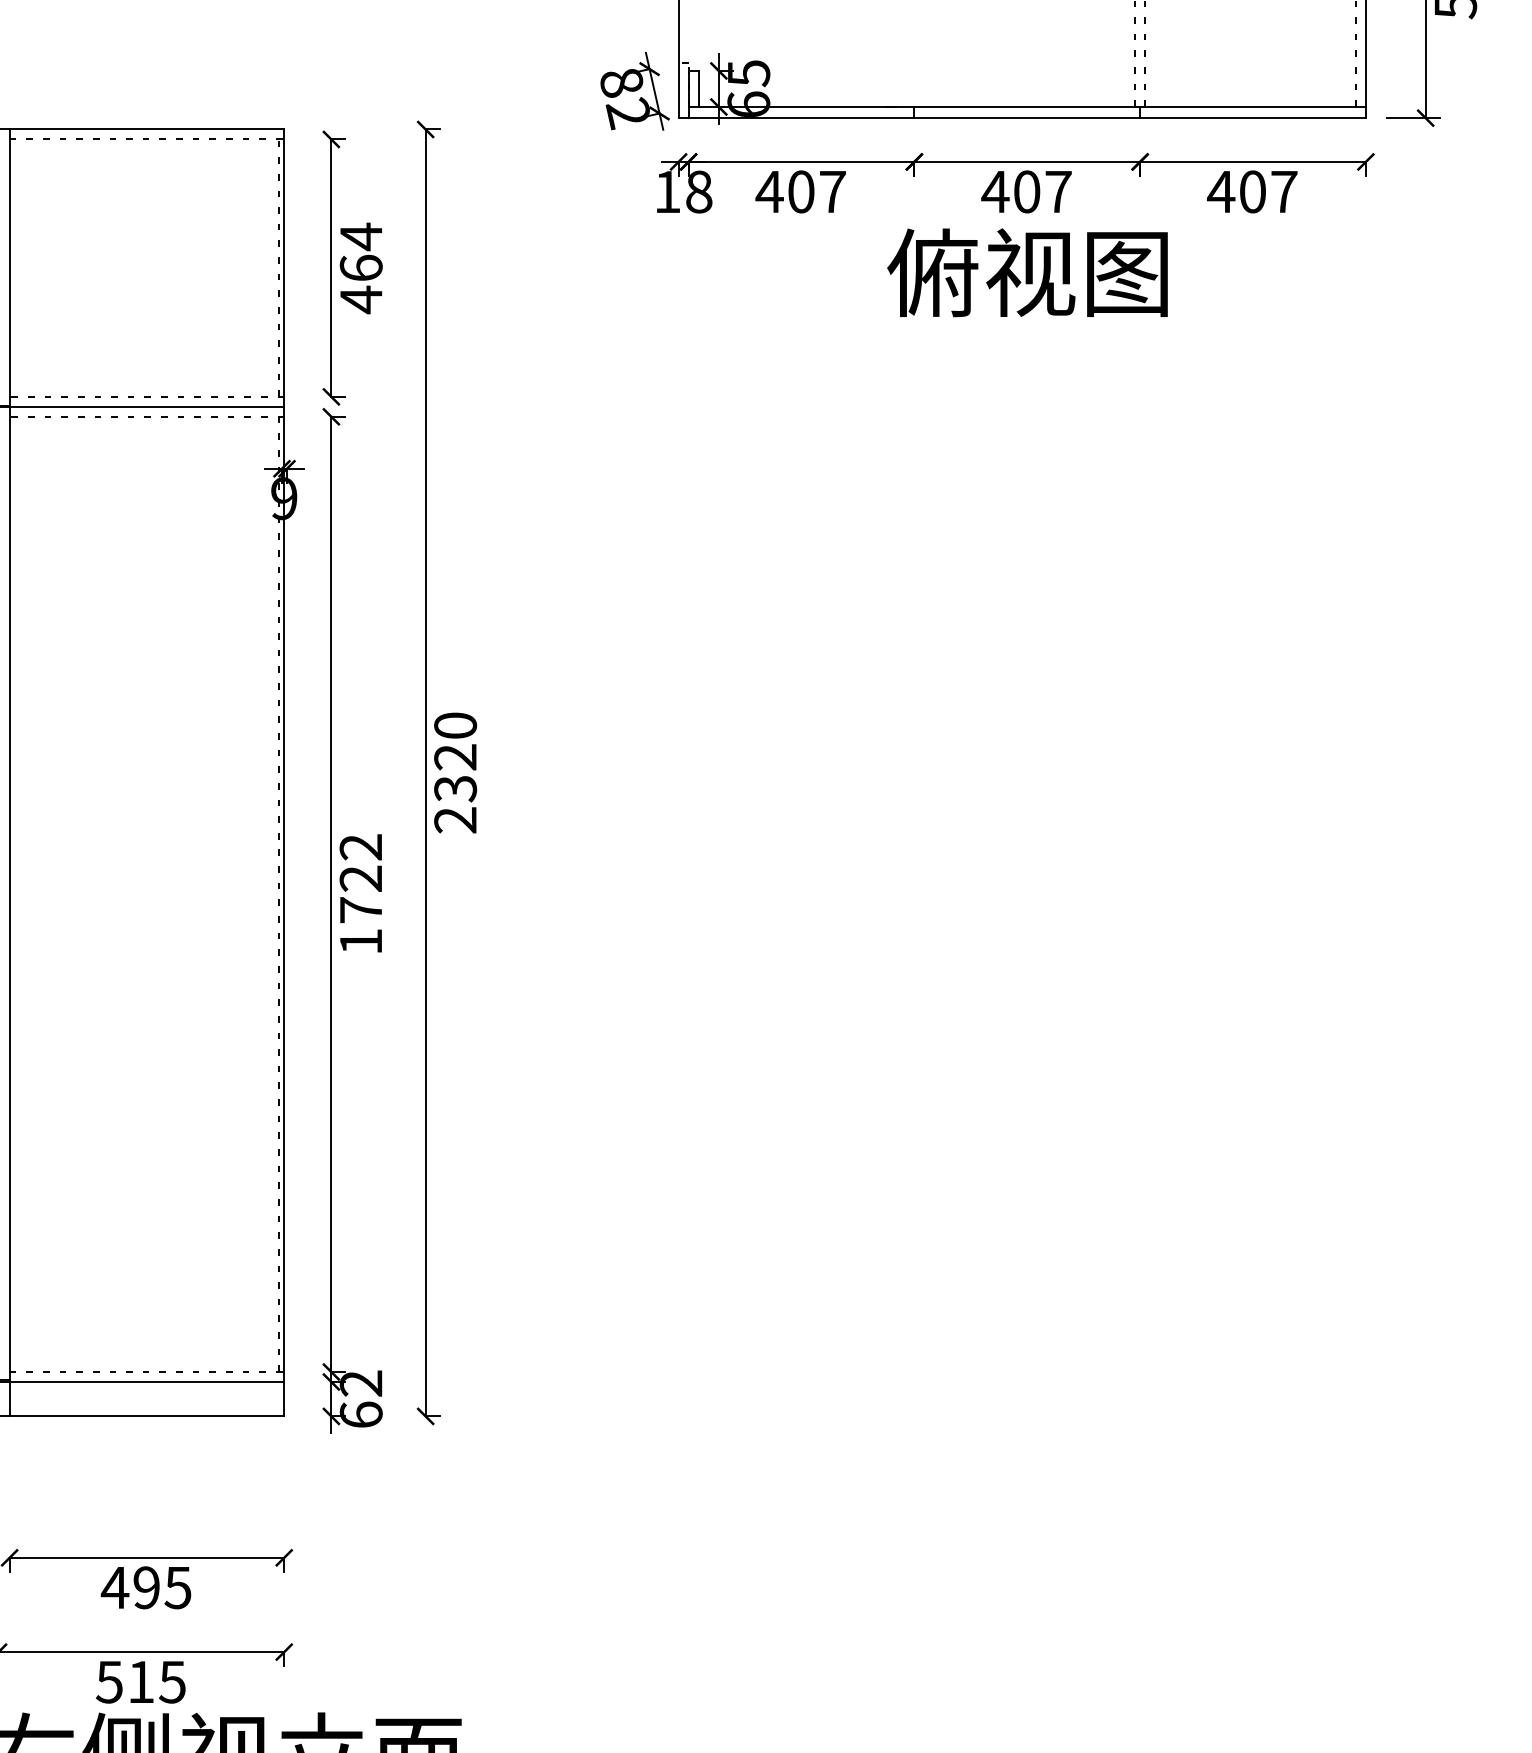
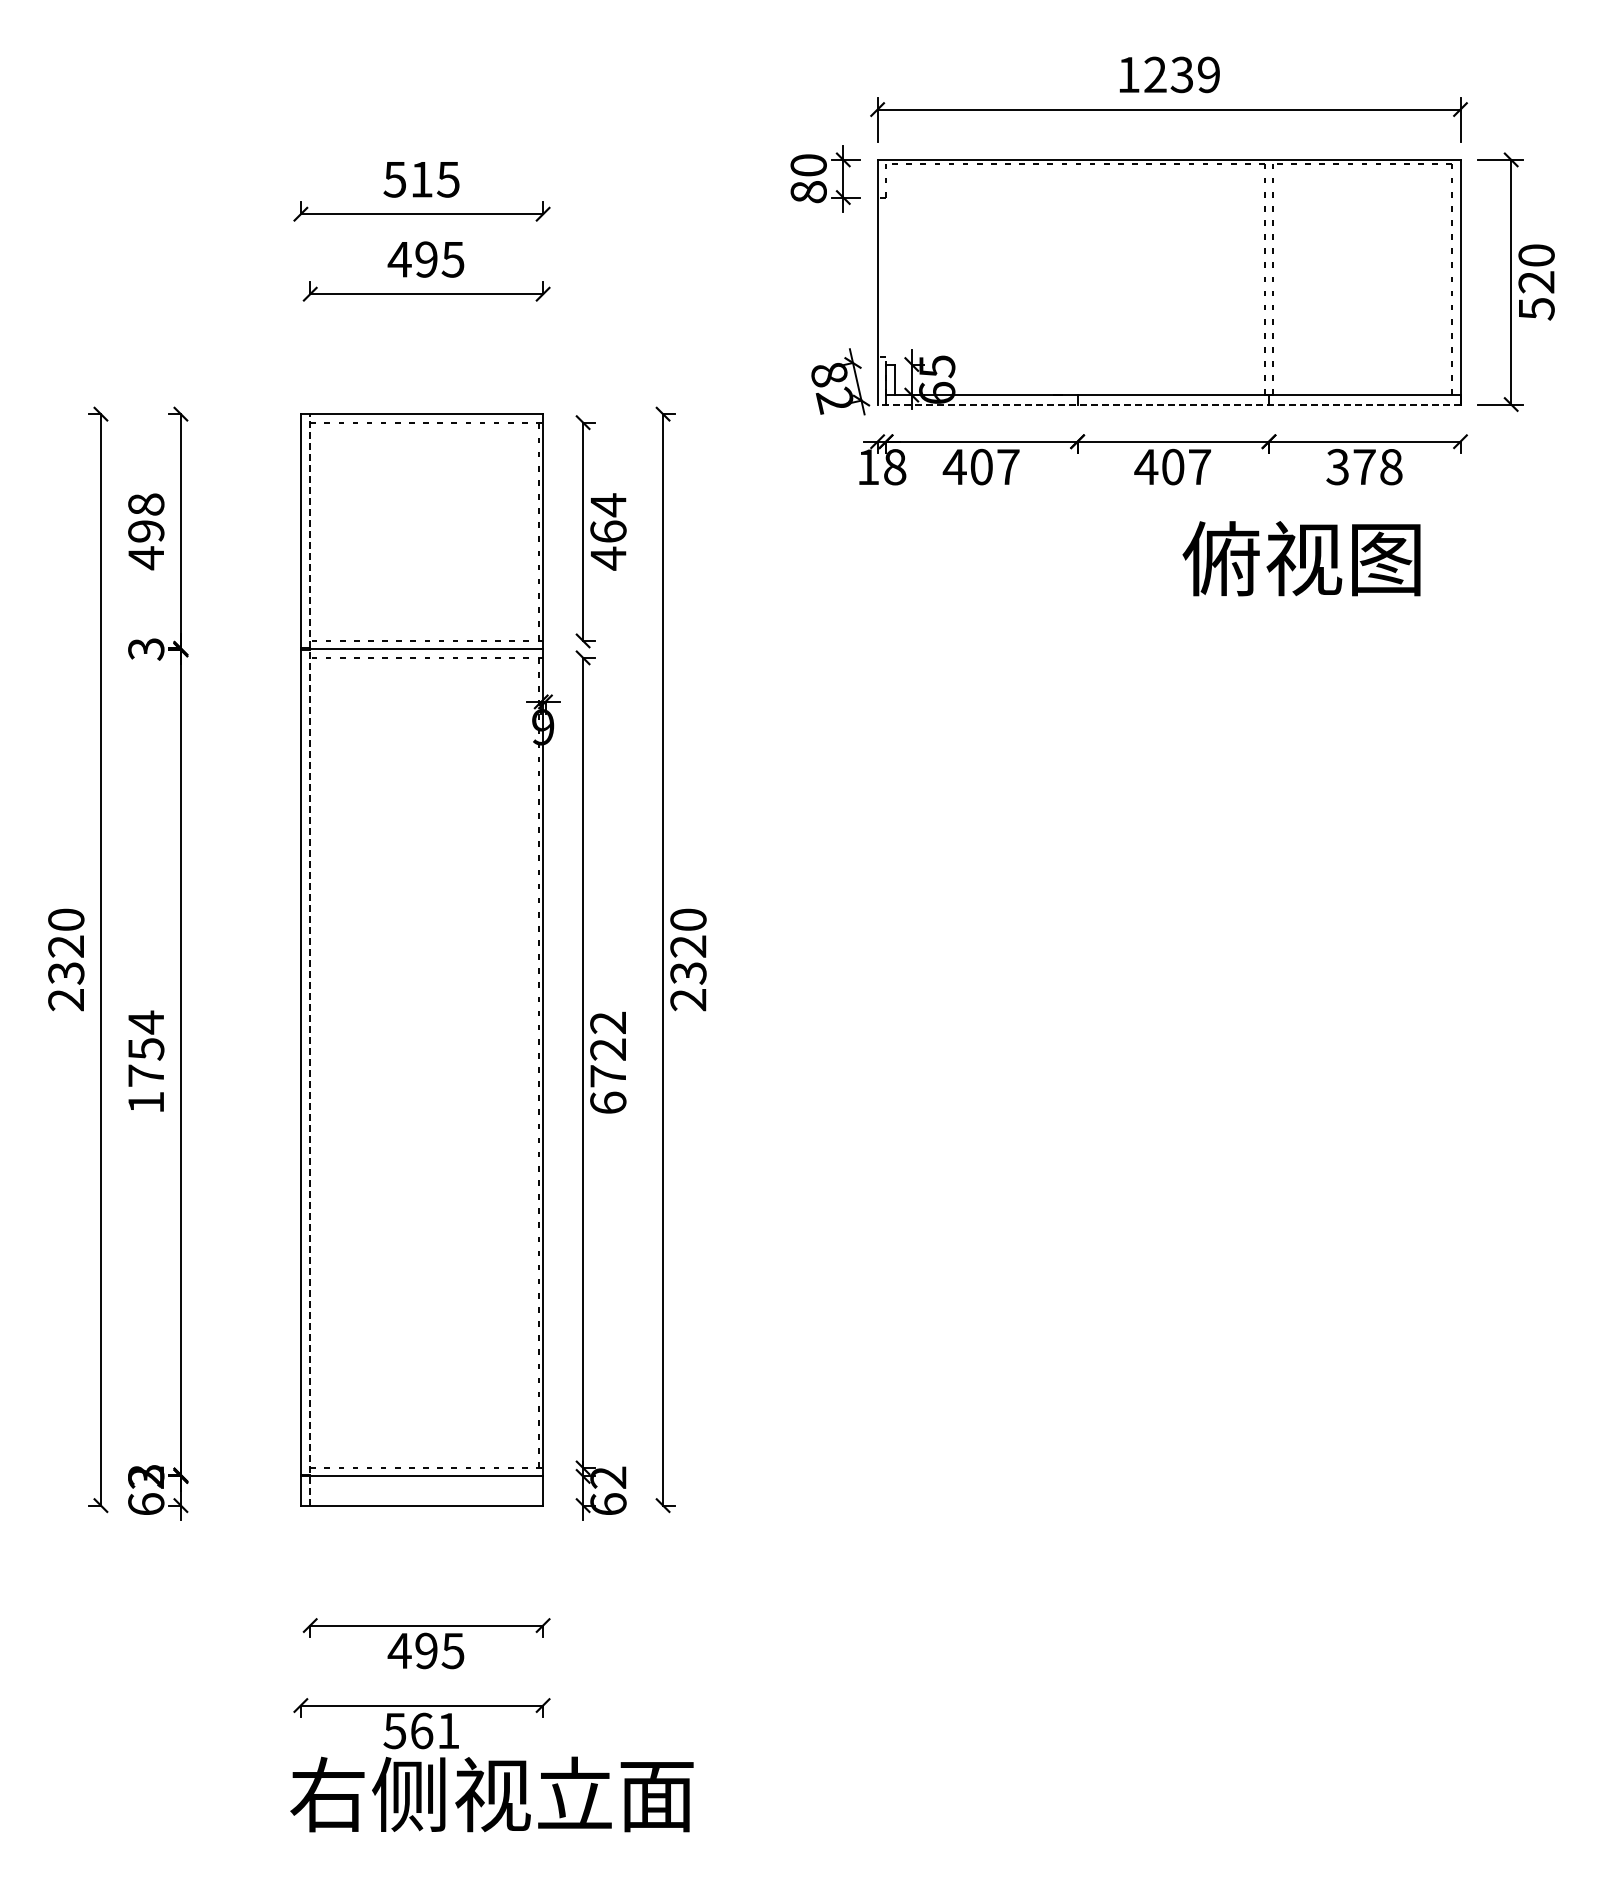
line: (1021, 118) -> (1168, 404), solid -> dashed
text: (1251, 191) -> (1363, 466), 407 -> 378
text: (1027, 272) -> (1301, 558), moved
line: (9, 772) -> (310, 959), solid -> dashed
text: (361, 941) -> (608, 1102), 1722 -> 6722
text: (157, 1681) -> (435, 1730), 515 -> 561

